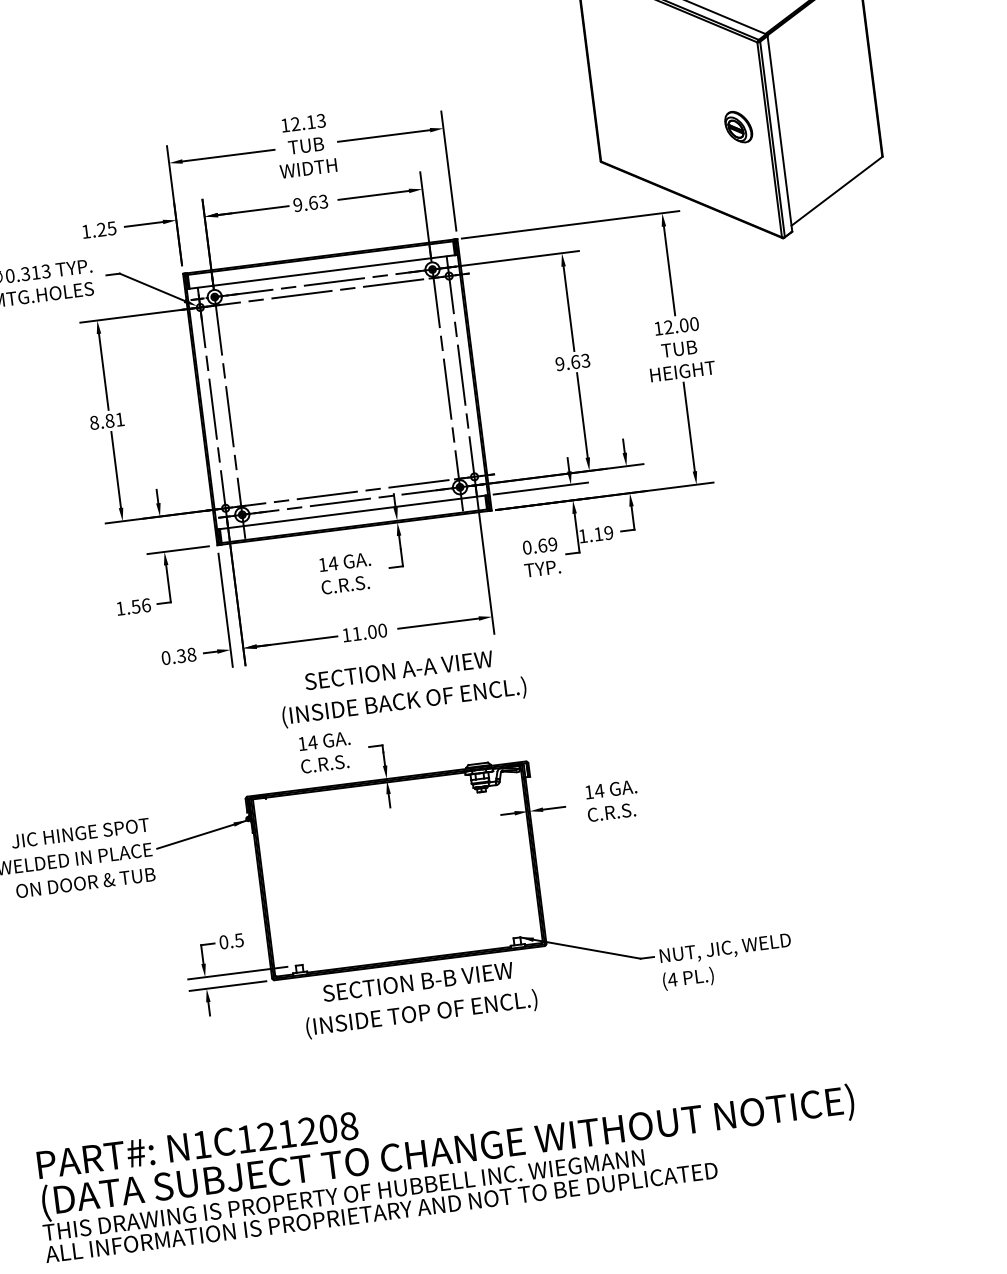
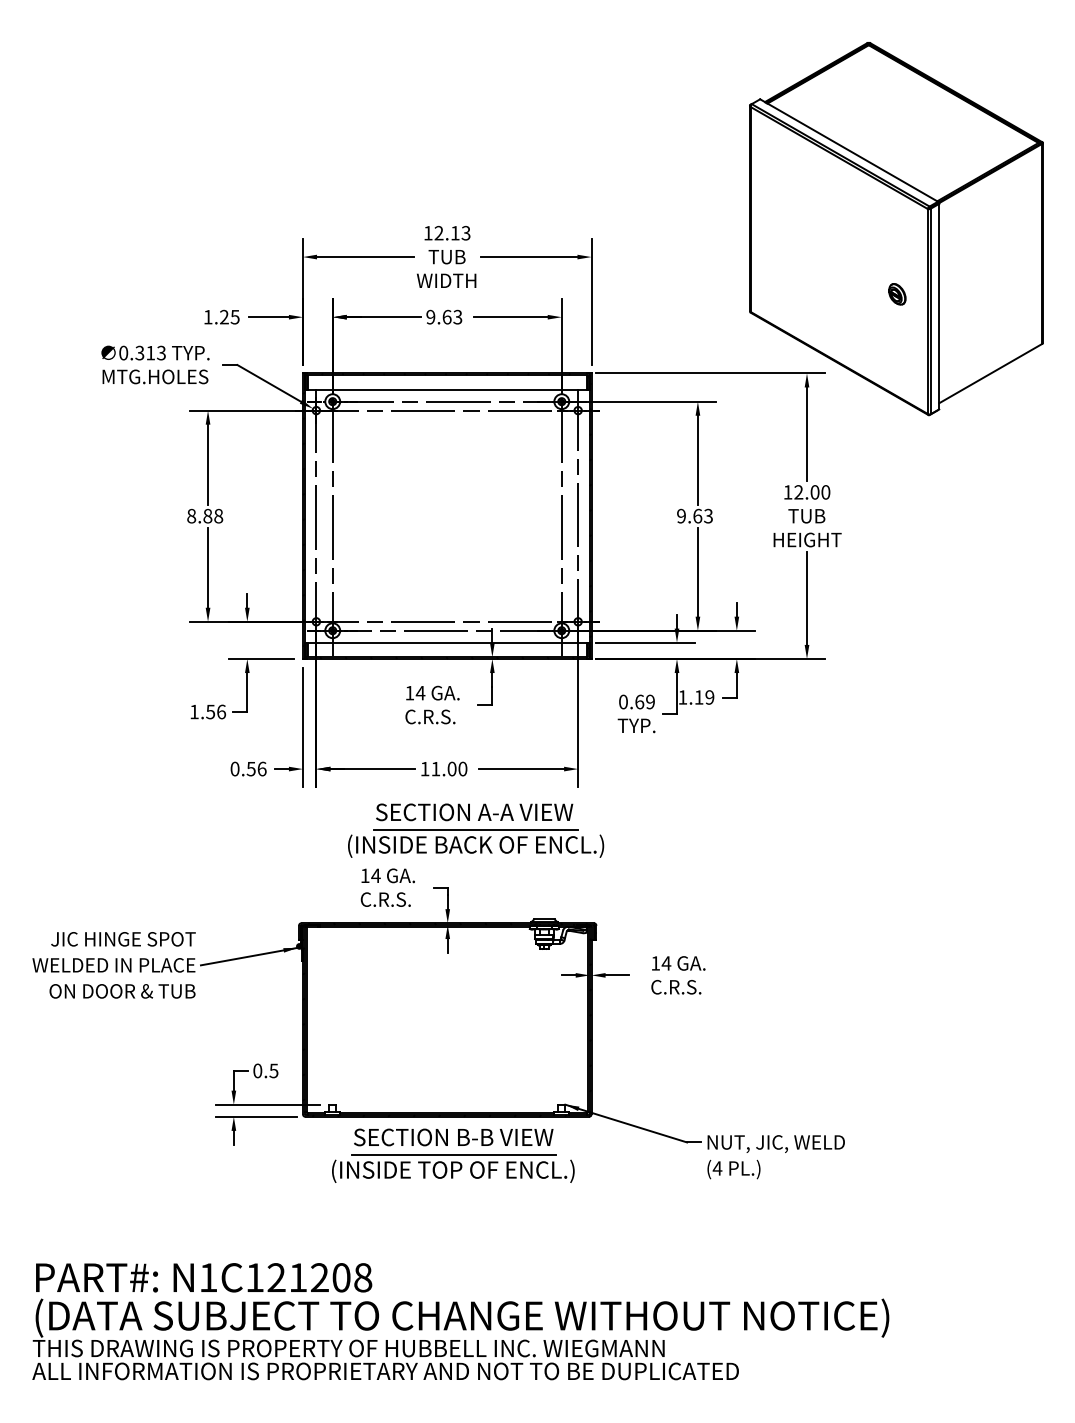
part: (738, 127) -> (897, 294), size x0.62
text: (119, 418) -> (218, 515), 8.81 -> 8.88
text: (186, 654) -> (256, 768), 0.38 -> 0.56
line: (401, 686) -> (475, 829), added
line: (420, 998) -> (453, 1154), added

